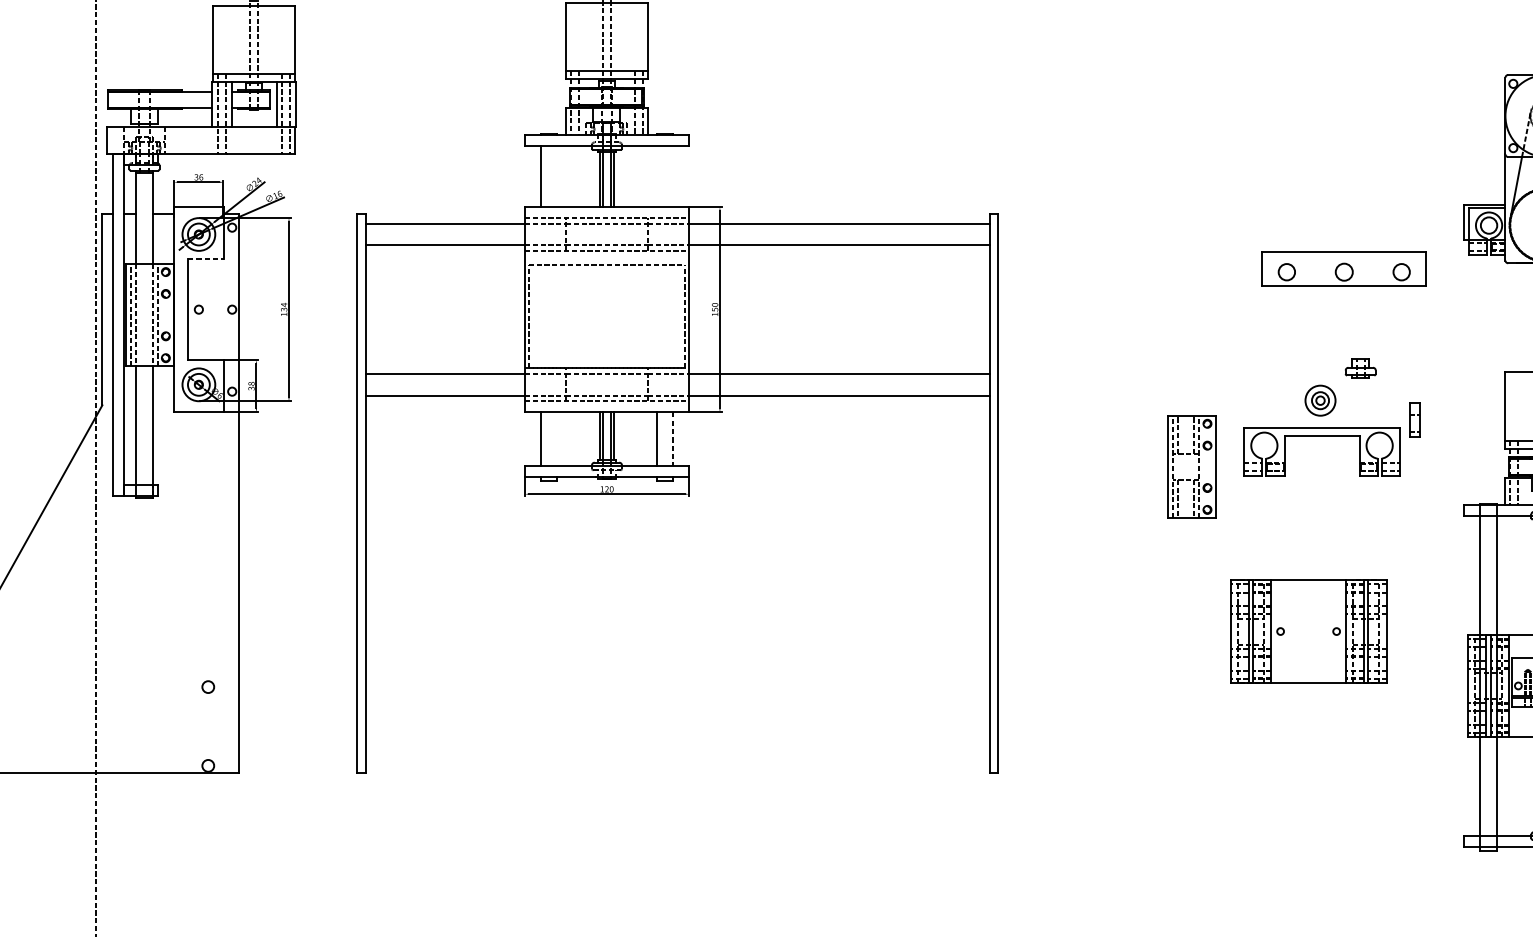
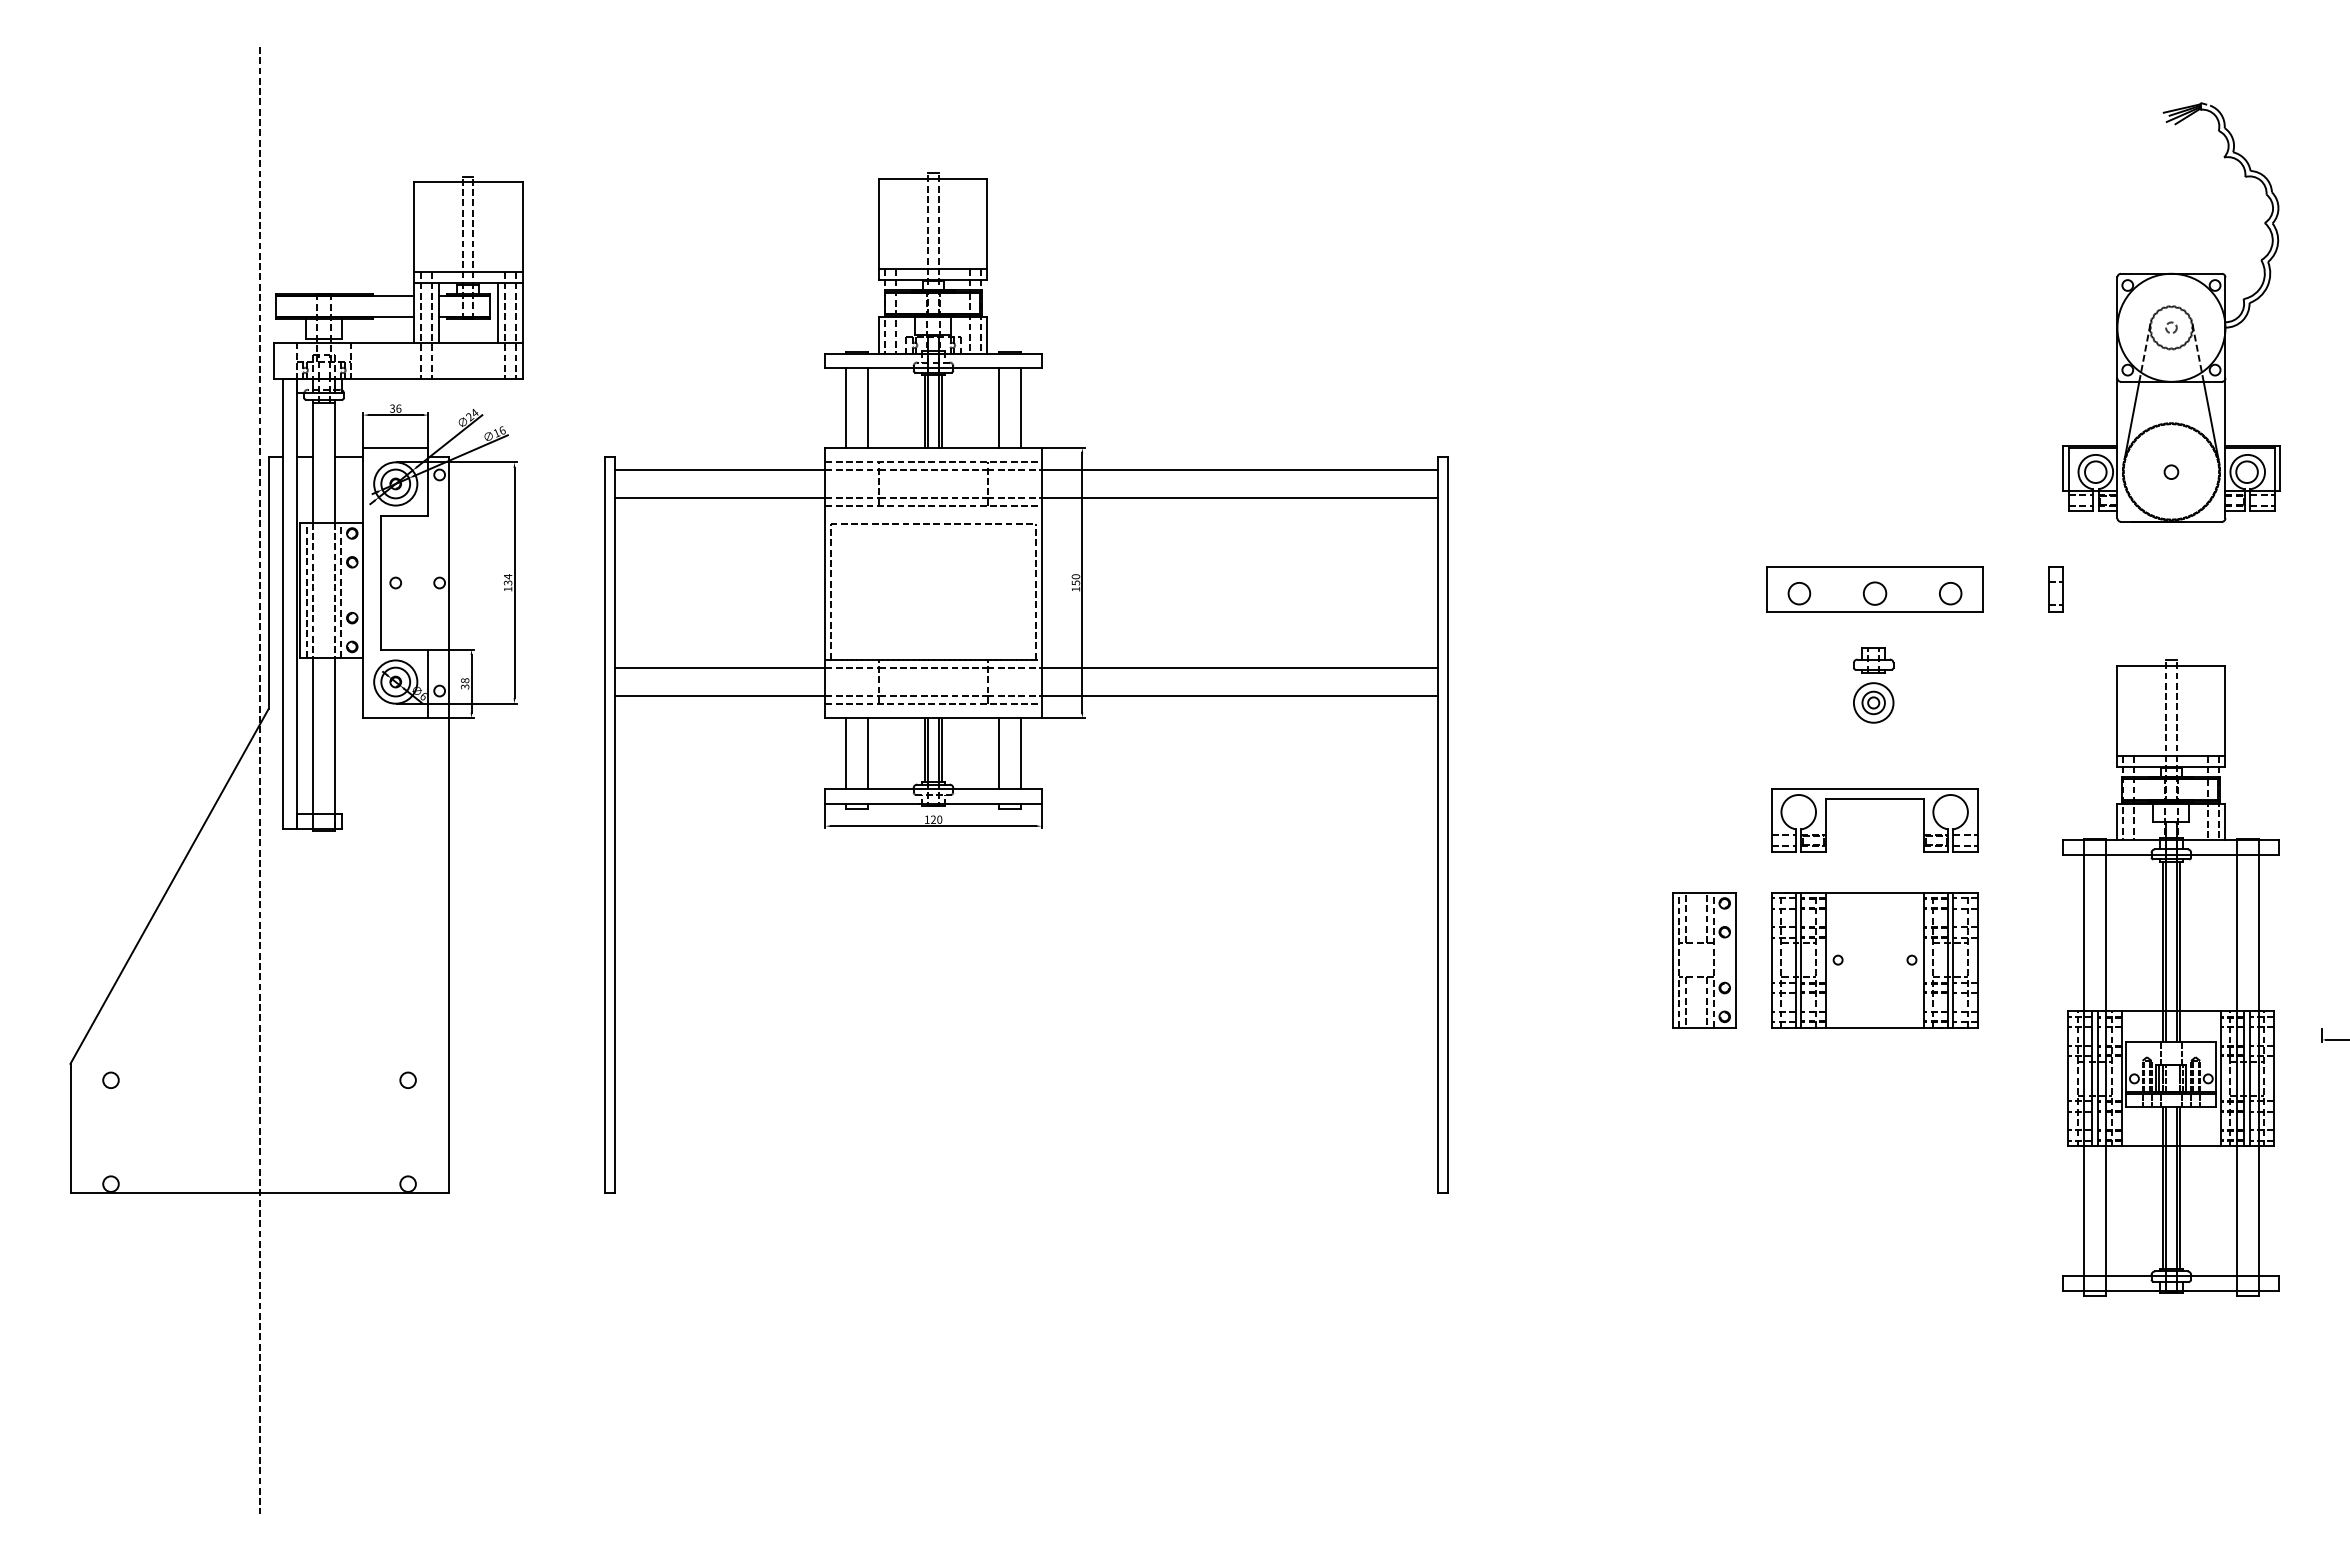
line: (556, 176) -> (867, 407), added
line: (657, 176) -> (999, 407), added
line: (673, 176) -> (1020, 407), added
line: (206, 259) -> (405, 516), dashed -> solid
part: (1343, 269) -> (1874, 589), moved
part: (1360, 368) -> (1873, 660), moved
part: (1414, 420) -> (2055, 589), moved
part: (1321, 436) -> (1874, 799), moved
line: (556, 439) -> (867, 753), added
line: (673, 439) -> (1020, 753), dashed -> solid
part: (1192, 467) -> (1704, 960), moved
part: (1308, 631) -> (1874, 960), moved

